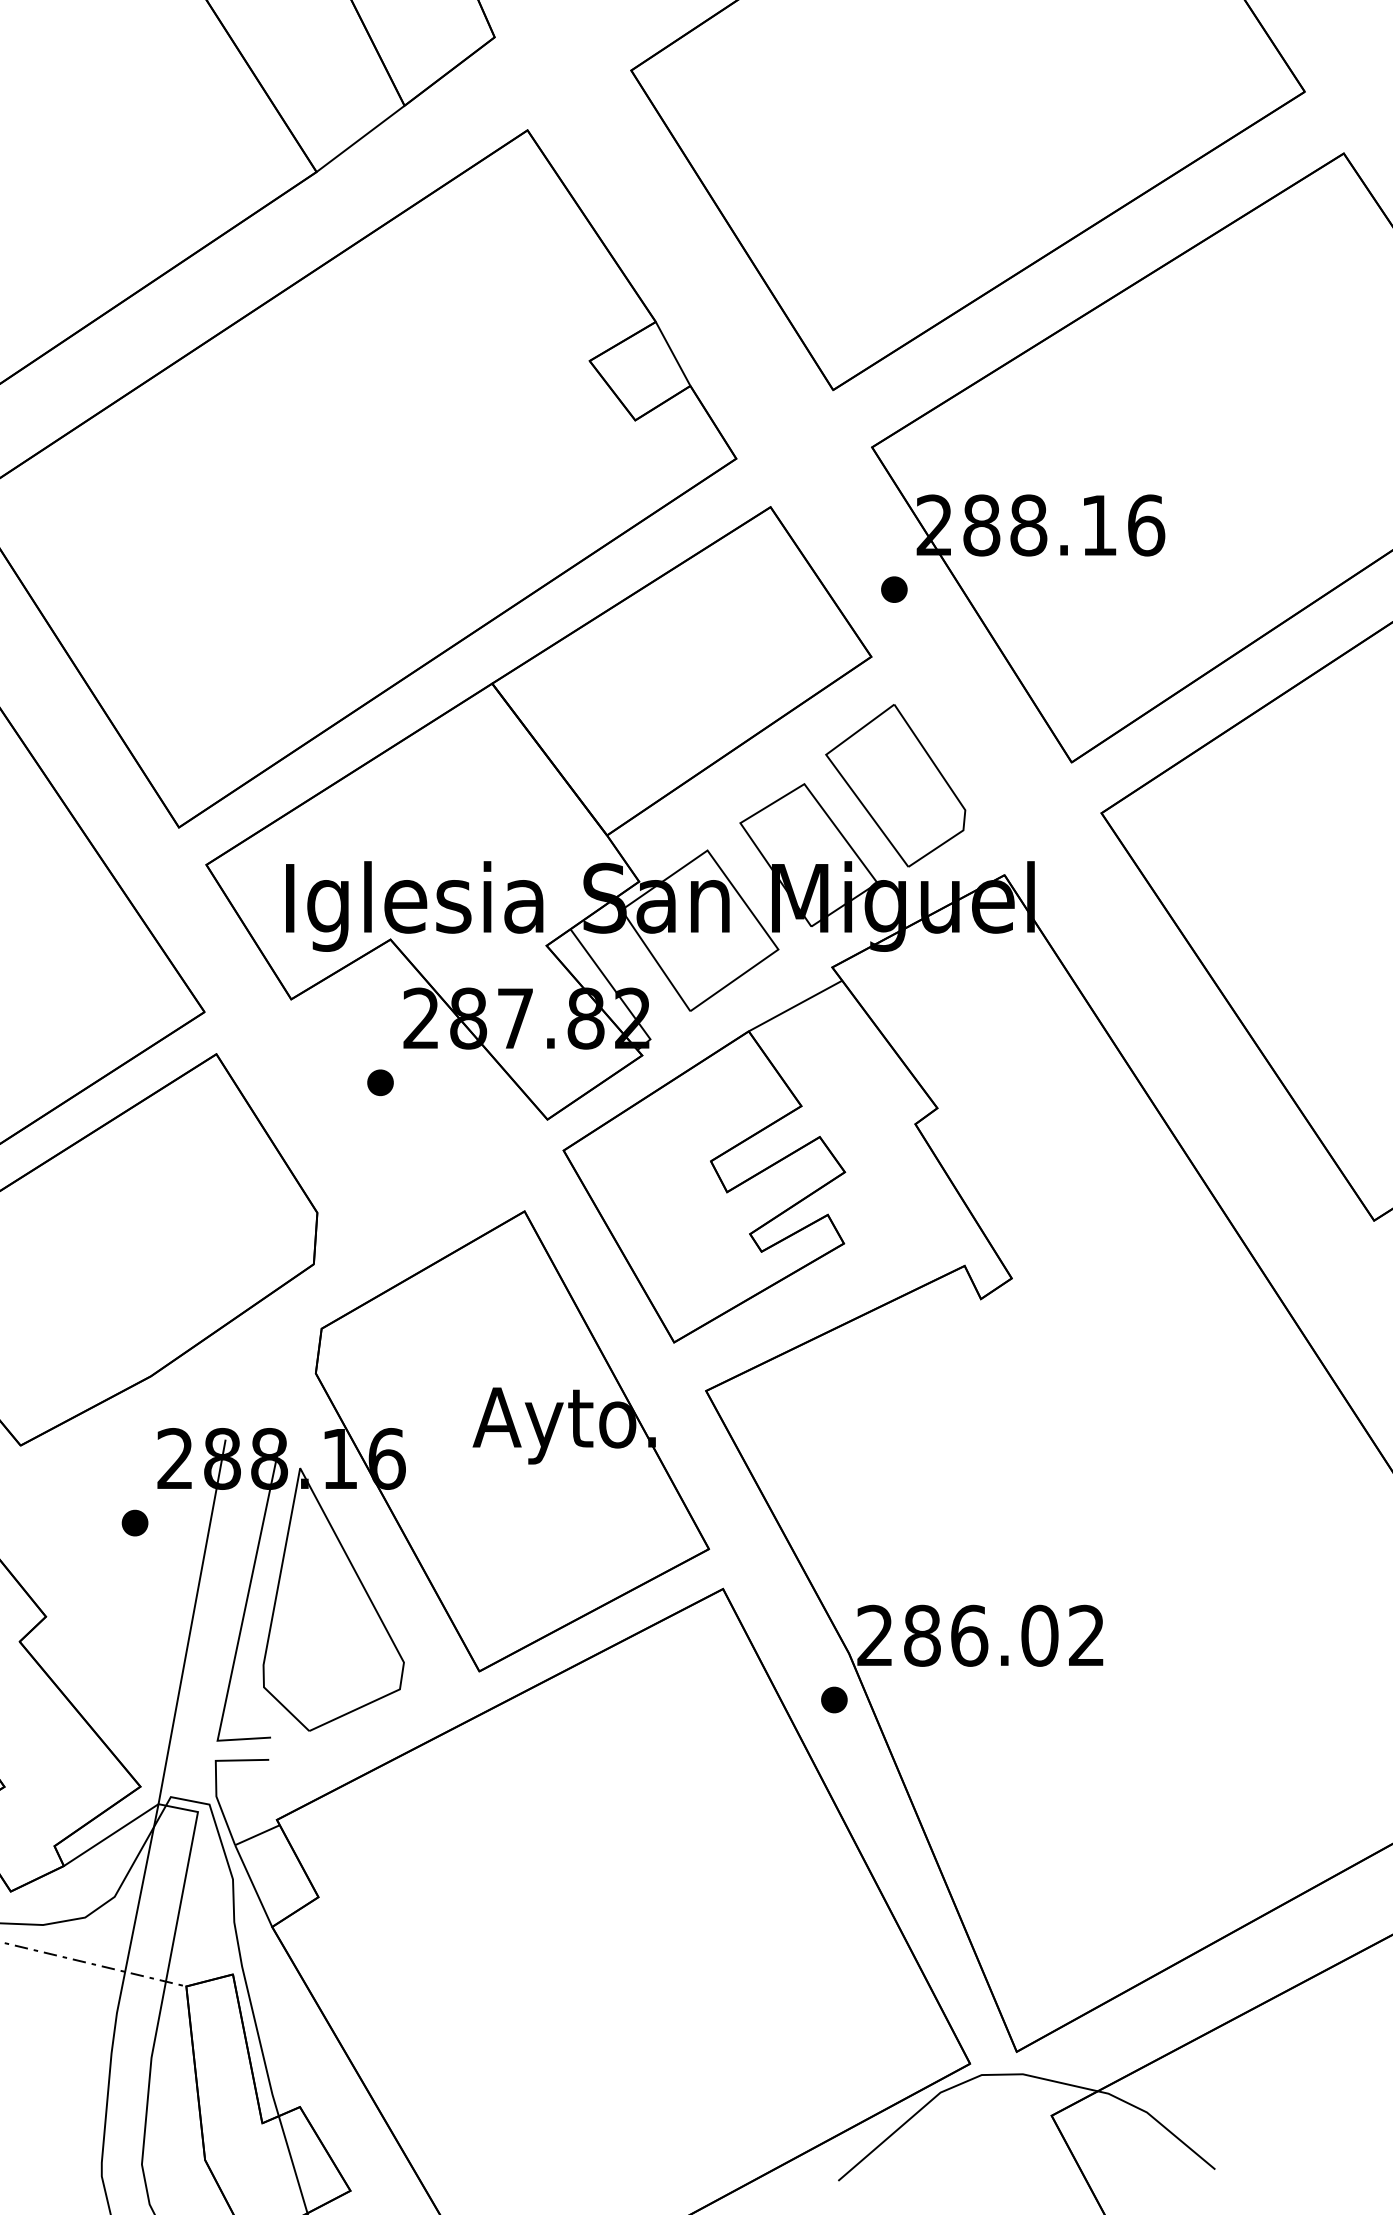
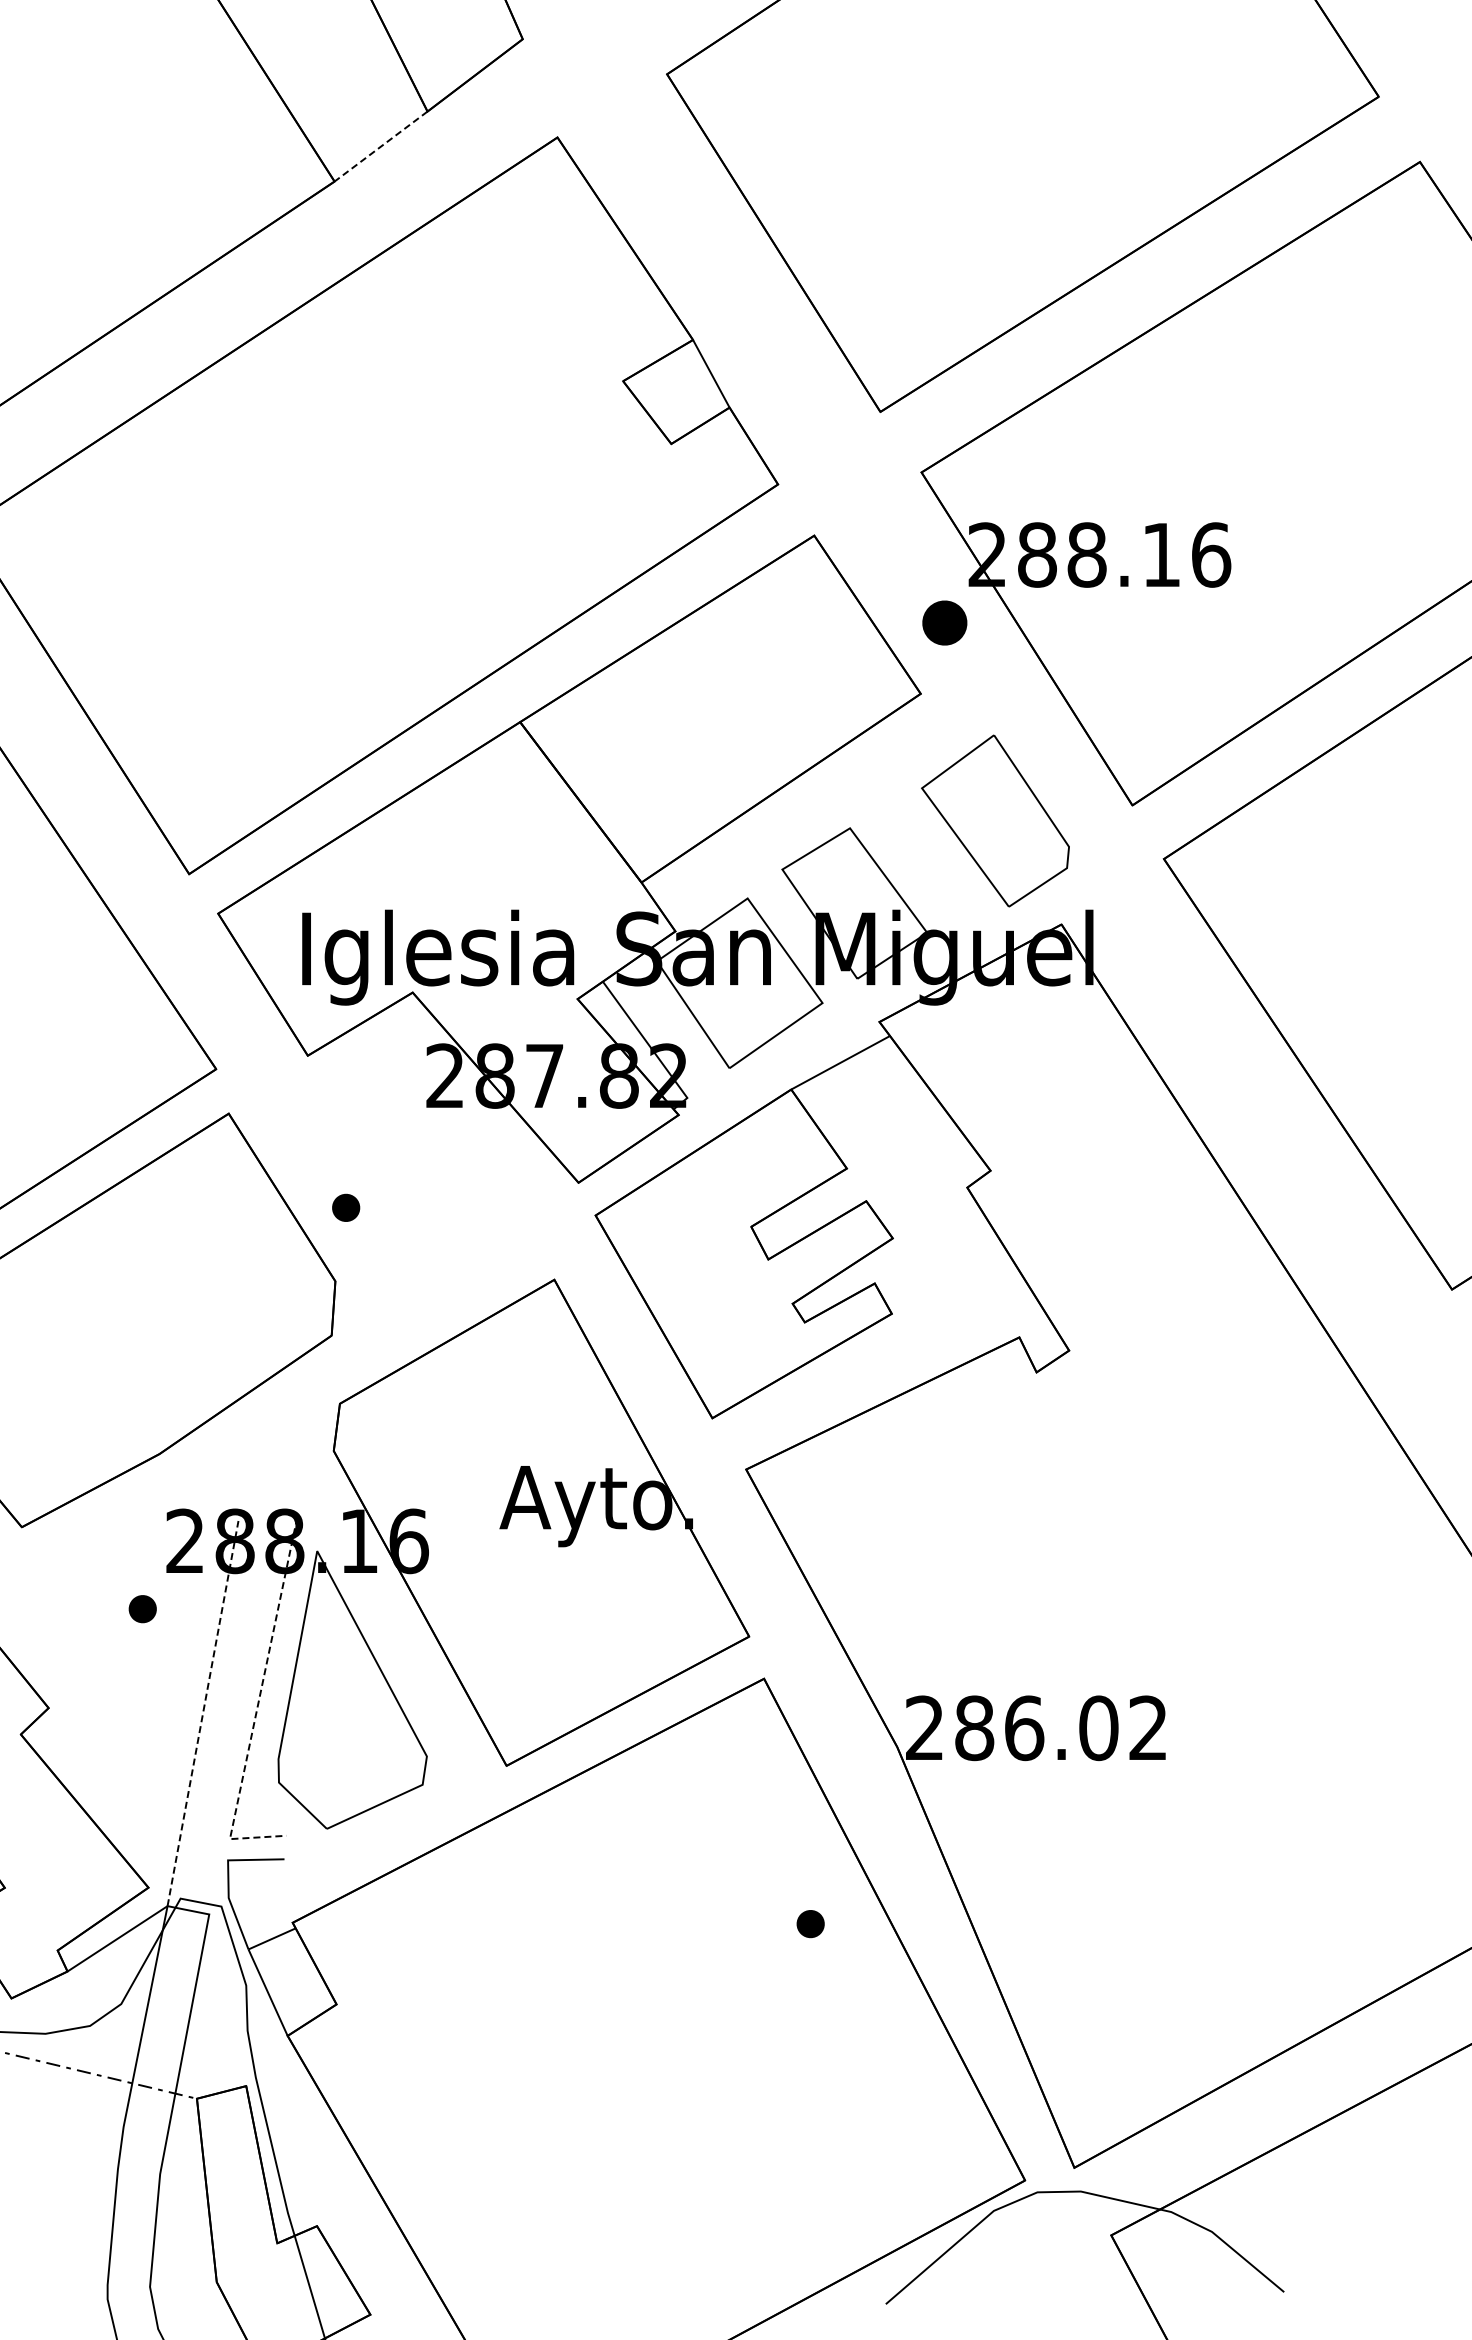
line: (360, 138) -> (380, 146), solid -> dashed
part: (894, 589) -> (945, 622), size x1.6
part: (895, 785) -> (995, 820), moved
part: (380, 1082) -> (346, 1207), moved
line: (243, 1616) -> (257, 1707), solid -> dashed
line: (192, 1621) -> (203, 1713), solid -> dashed
part: (834, 1700) -> (810, 1924), moved

